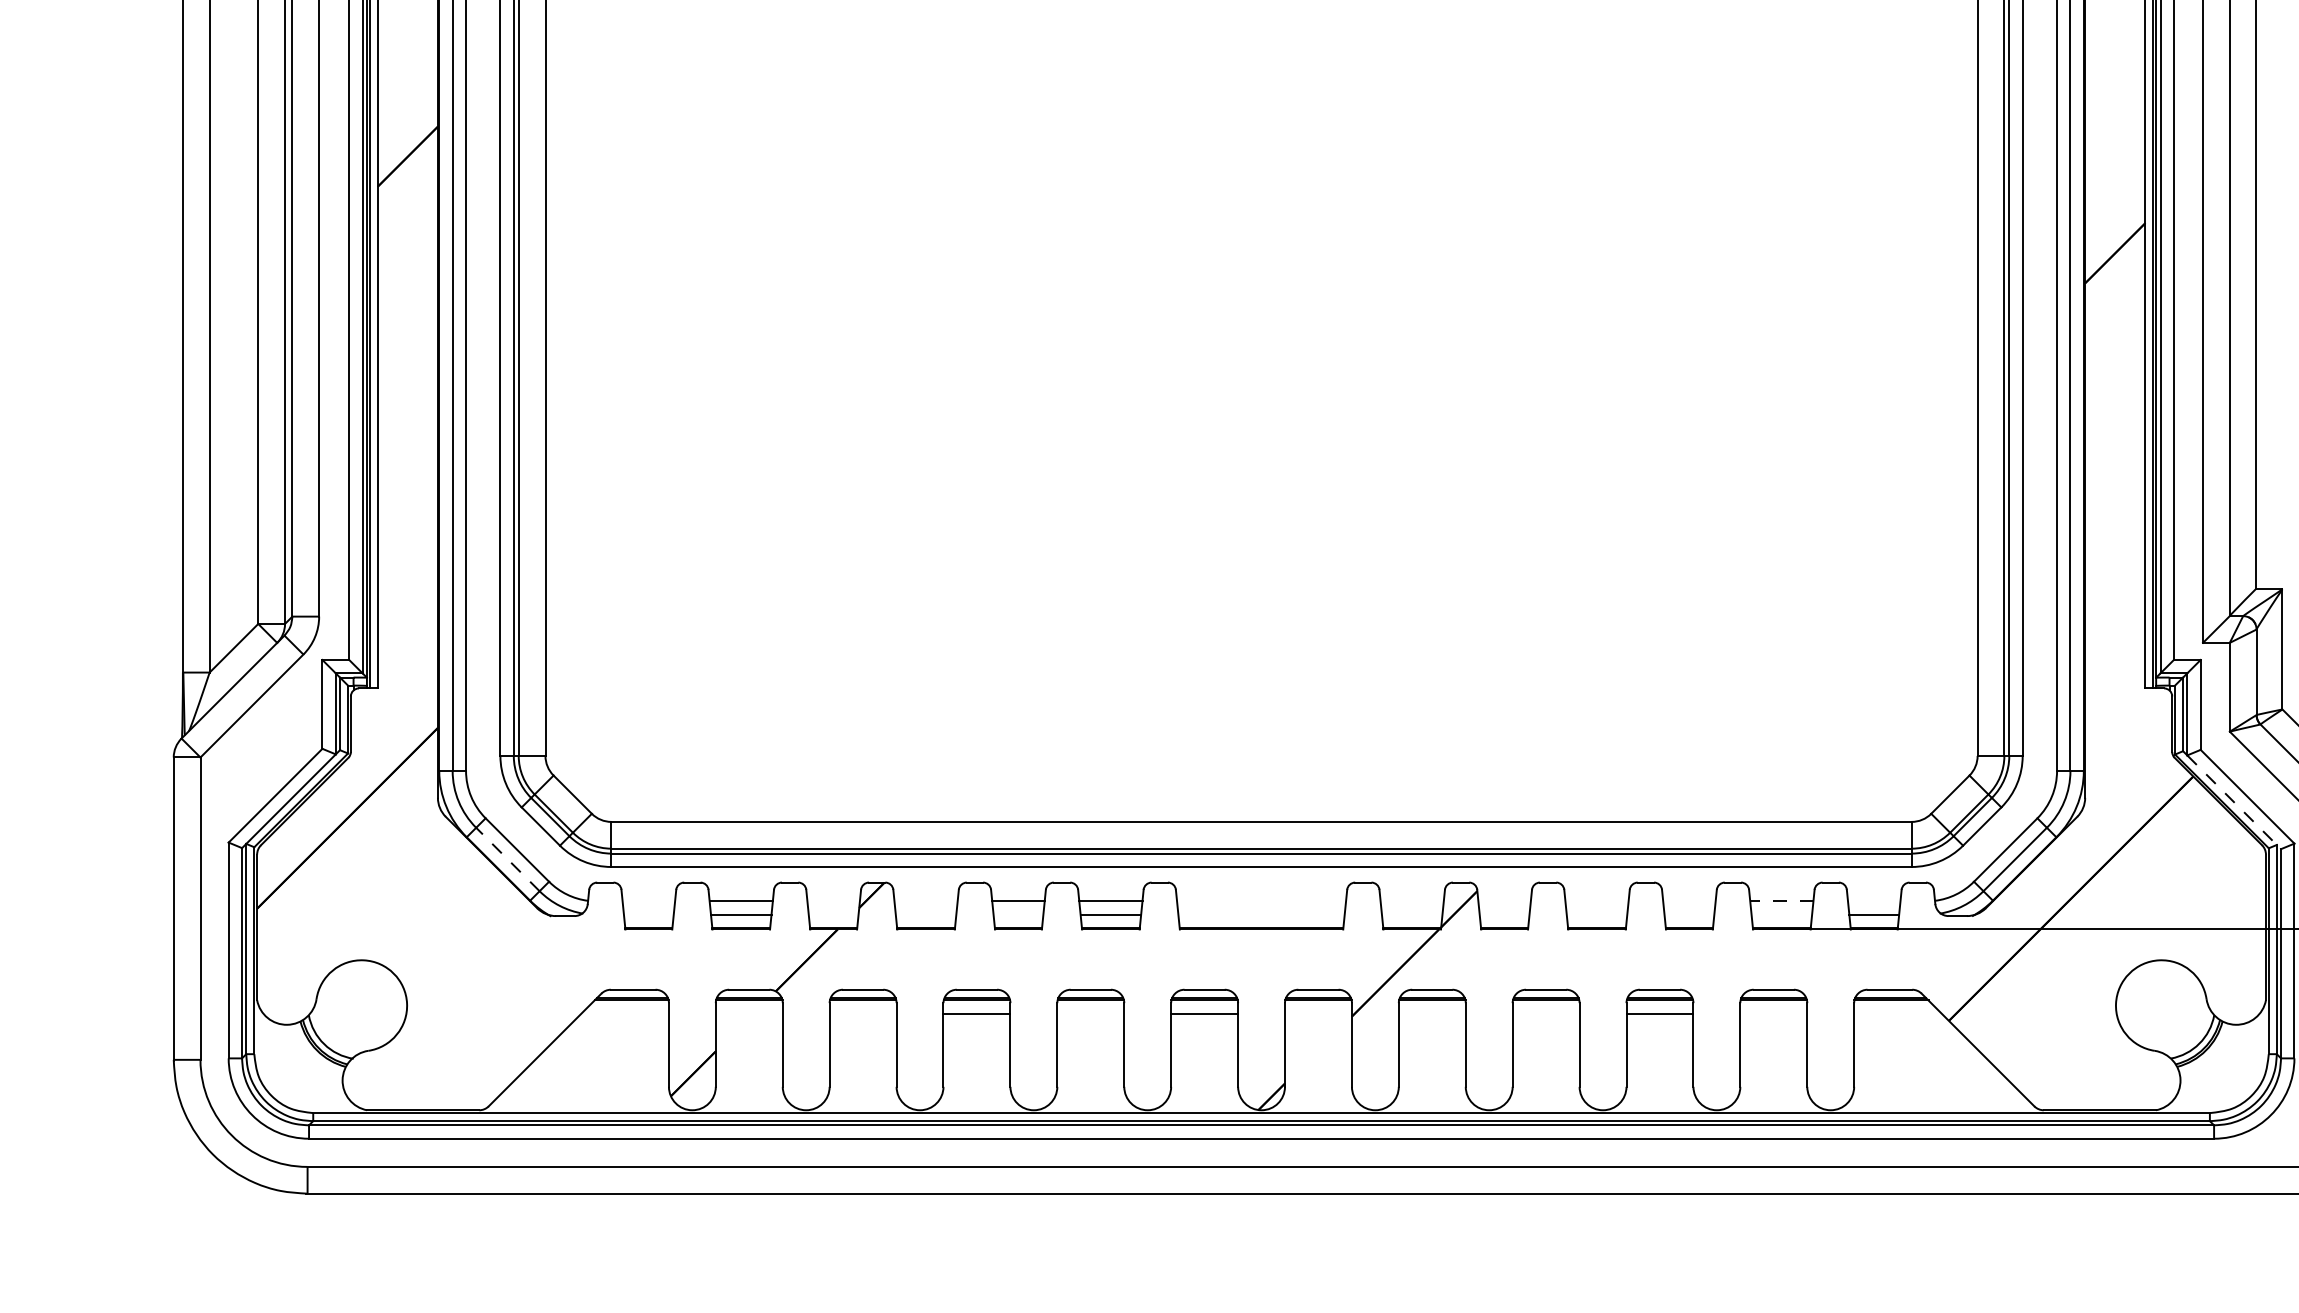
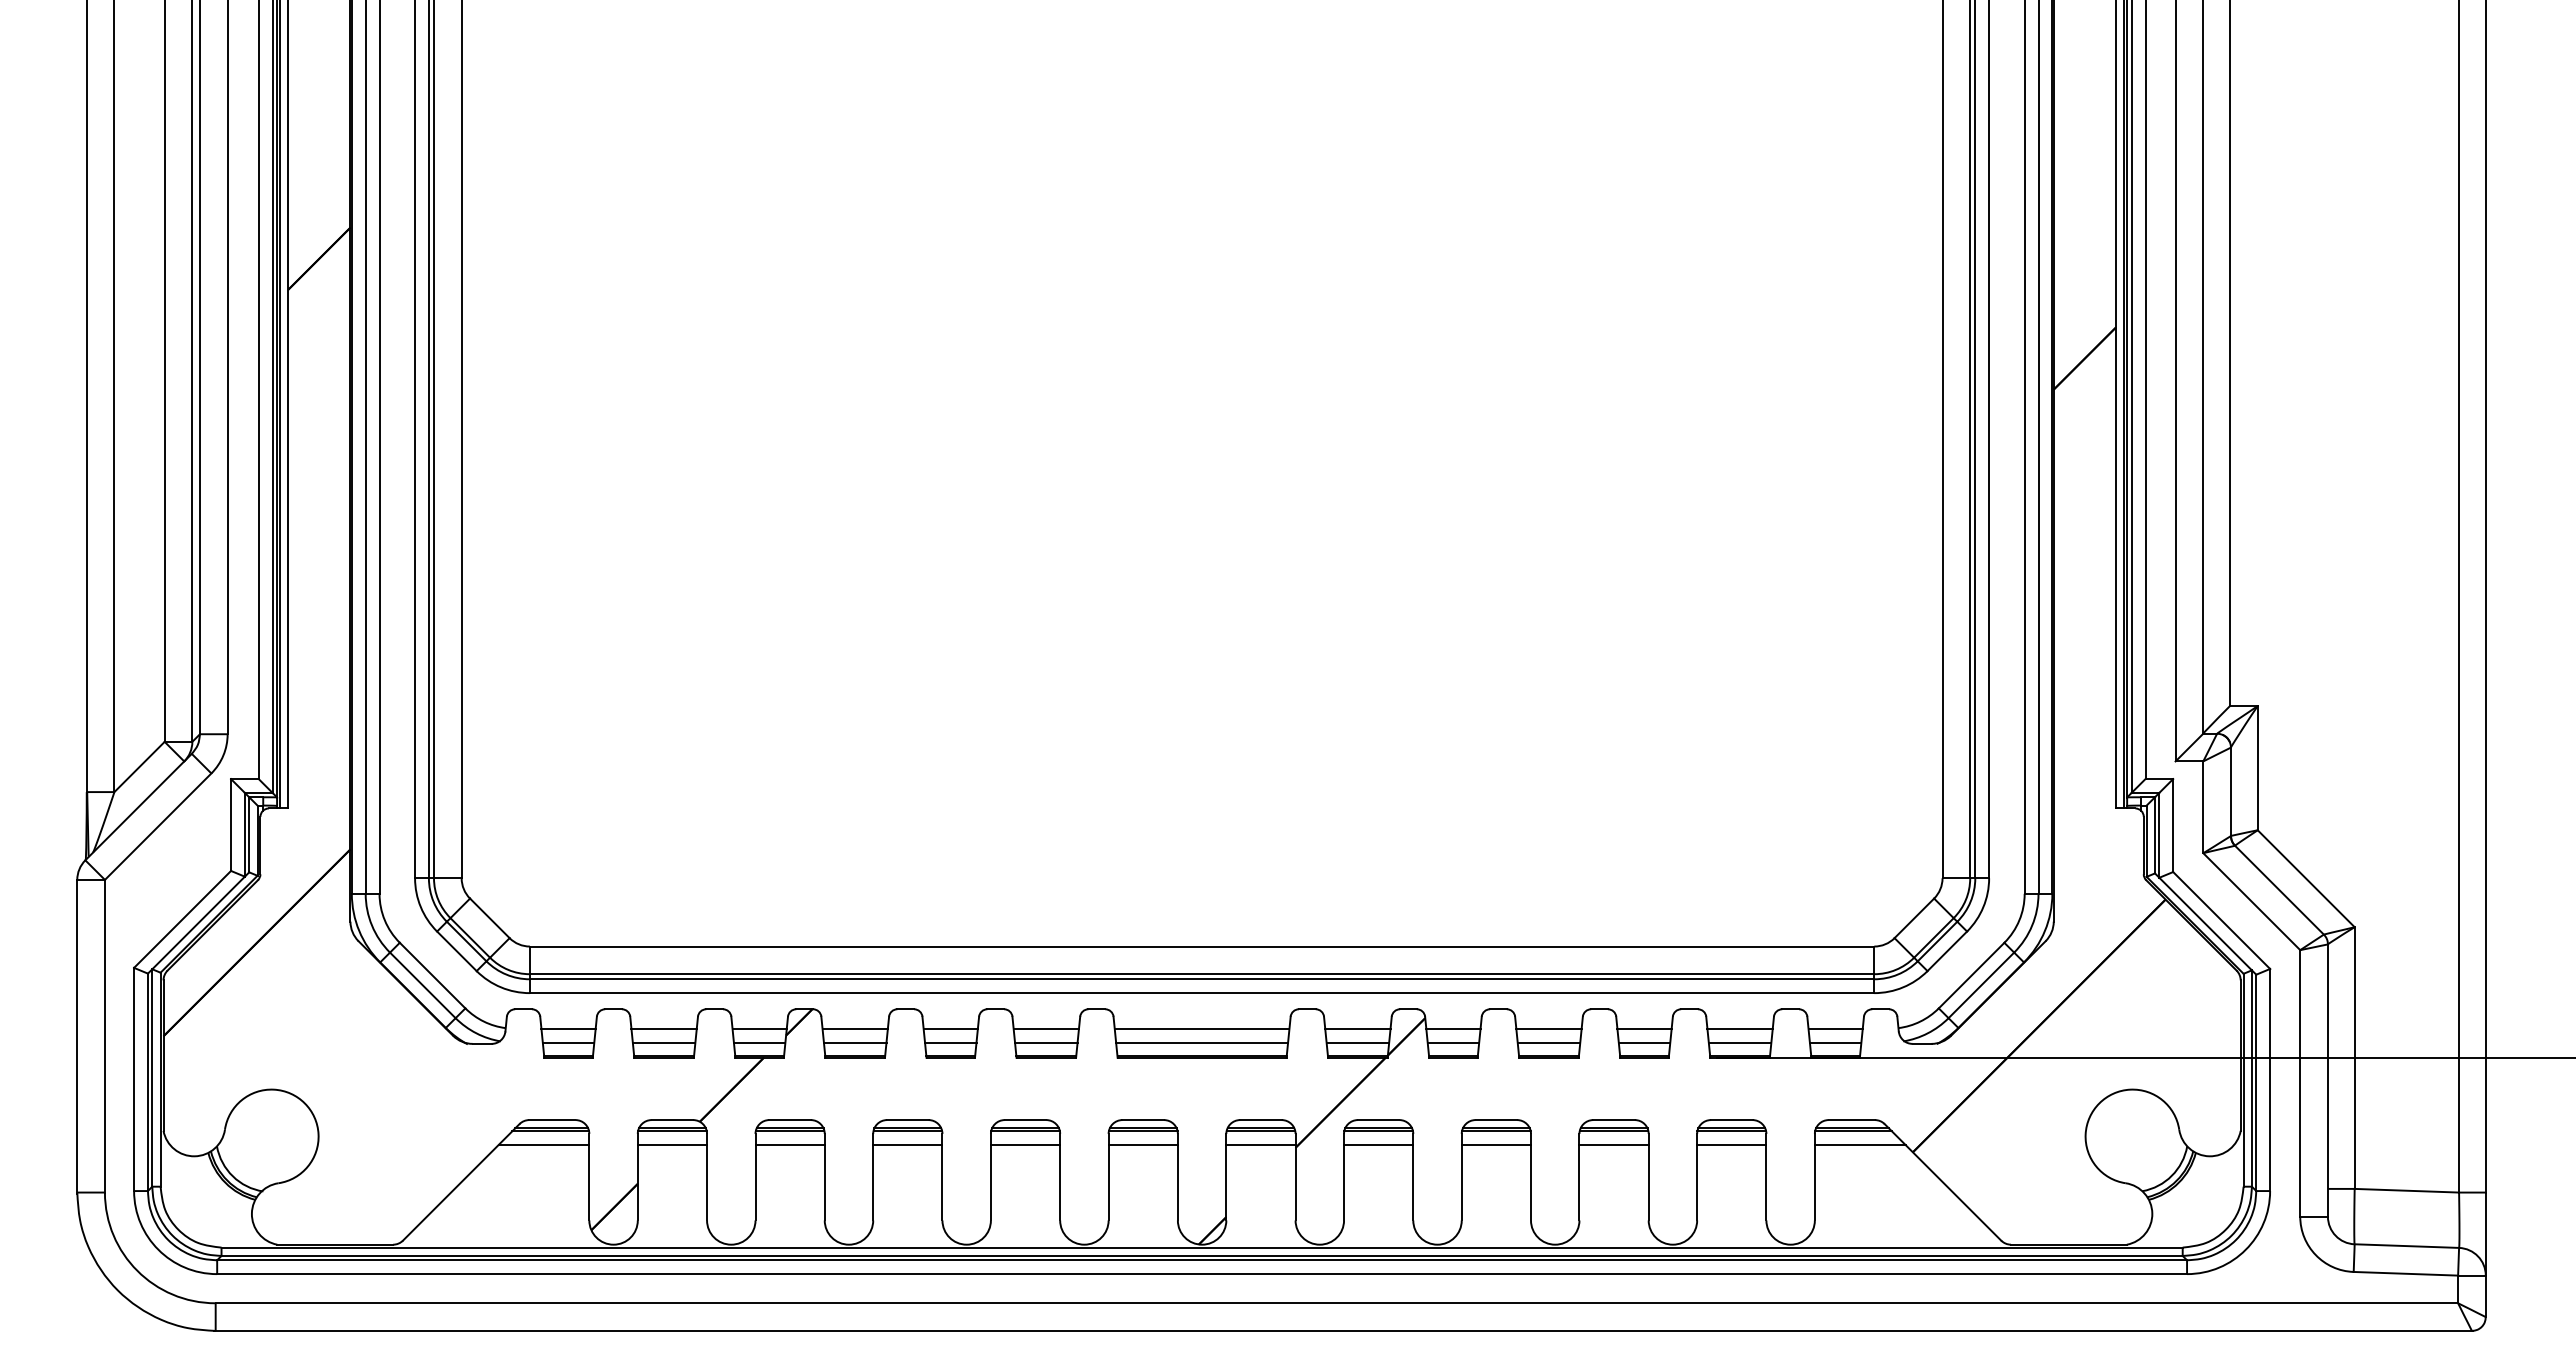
line: (2233, 802) -> (2207, 926), dashed -> solid
line: (507, 859) -> (422, 985), dashed -> solid
line: (648, 901) -> (568, 1028), added
line: (833, 901) -> (759, 1028), added
line: (925, 901) -> (854, 1028), added
line: (1260, 901) -> (1201, 1028), added
line: (1411, 901) -> (1357, 1028), added
line: (1504, 901) -> (1453, 1028), added
line: (1596, 901) -> (1548, 1028), added
line: (1689, 901) -> (1644, 1028), added
line: (1782, 901) -> (1740, 1028), dashed -> solid
line: (1874, 901) -> (1835, 1028), added
line: (648, 914) -> (568, 1042), added
line: (833, 914) -> (759, 1042), added
line: (925, 914) -> (854, 1042), added
line: (1018, 914) -> (950, 1042), added
line: (1261, 914) -> (1202, 1042), added
line: (1411, 914) -> (1357, 1042), added
line: (1504, 914) -> (1453, 1042), added
line: (1596, 914) -> (1548, 1042), added
line: (1689, 914) -> (1644, 1042), added
line: (1781, 914) -> (1739, 1042), added
line: (624, 1013) -> (543, 1144), added
line: (749, 1013) -> (672, 1144), added
line: (862, 1013) -> (789, 1144), added
line: (1090, 1013) -> (1025, 1144), added
line: (1318, 1013) -> (1260, 1144), added
line: (1432, 1013) -> (1378, 1144), added
line: (1545, 1013) -> (1495, 1144), added
line: (1773, 1013) -> (1731, 1144), added
line: (1897, 1013) -> (1859, 1144), added

